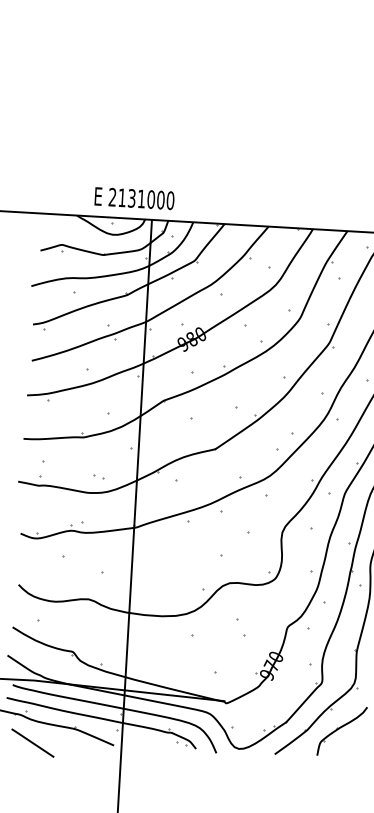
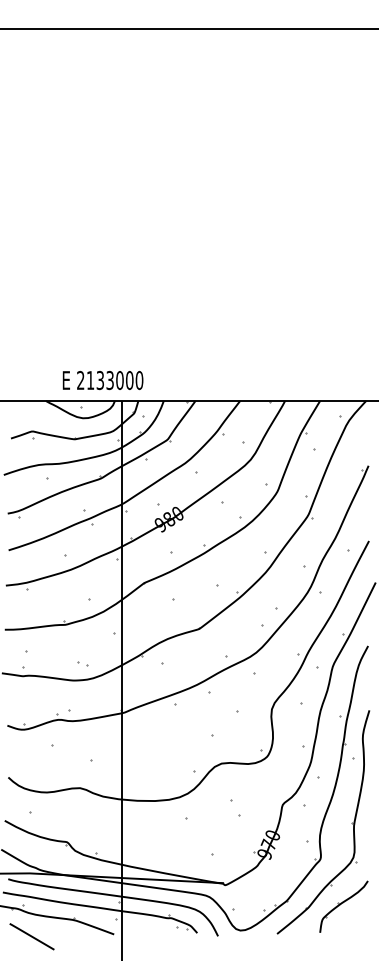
text: (140, 198) -> (109, 380), 2131000 -> 2133000

